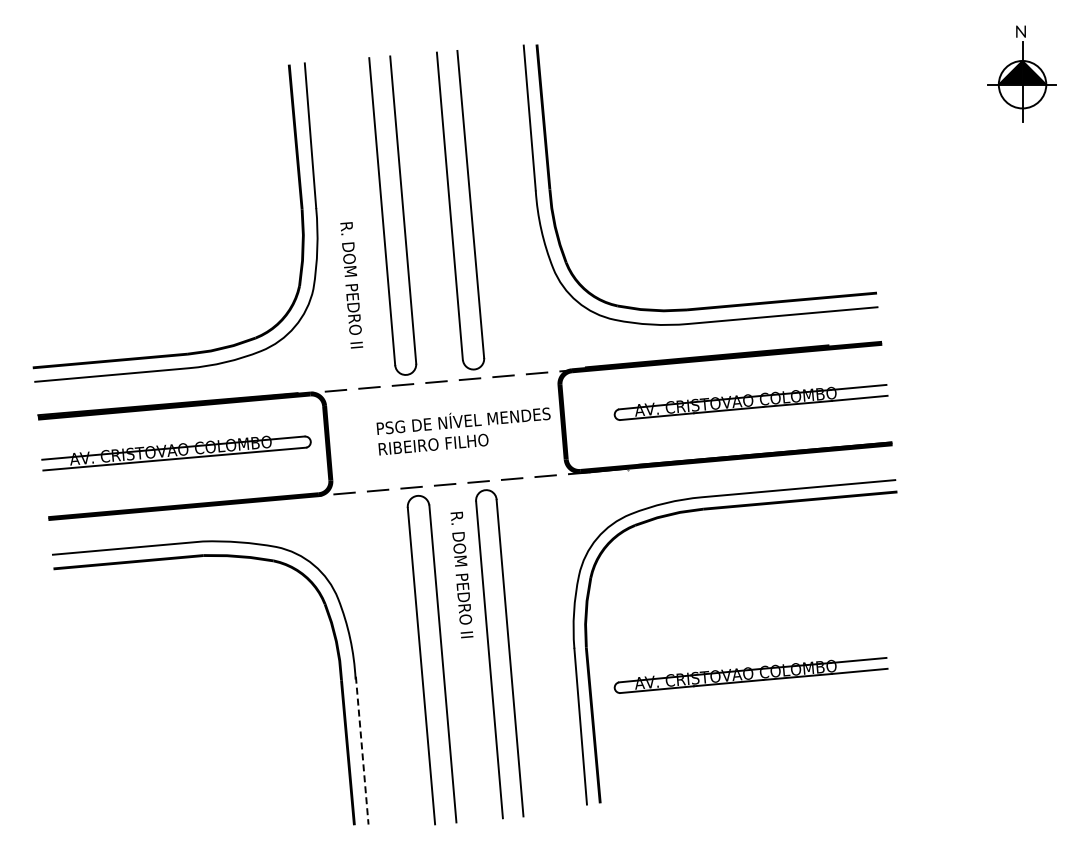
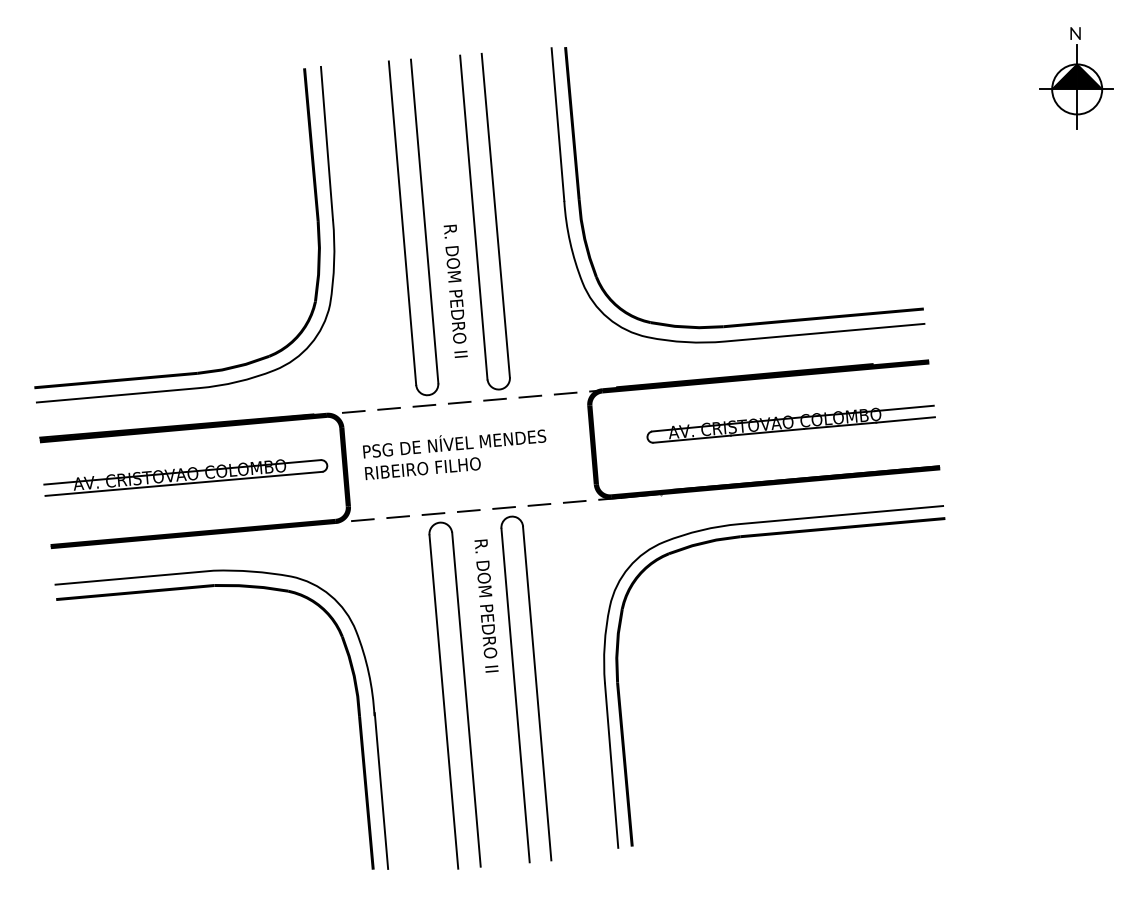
text: (351, 285) -> (455, 291), moved
text: (463, 431) -> (454, 454), moved
part: (750, 675) -> (790, 711), removed
line: (362, 751) -> (381, 791), dashed -> solid

